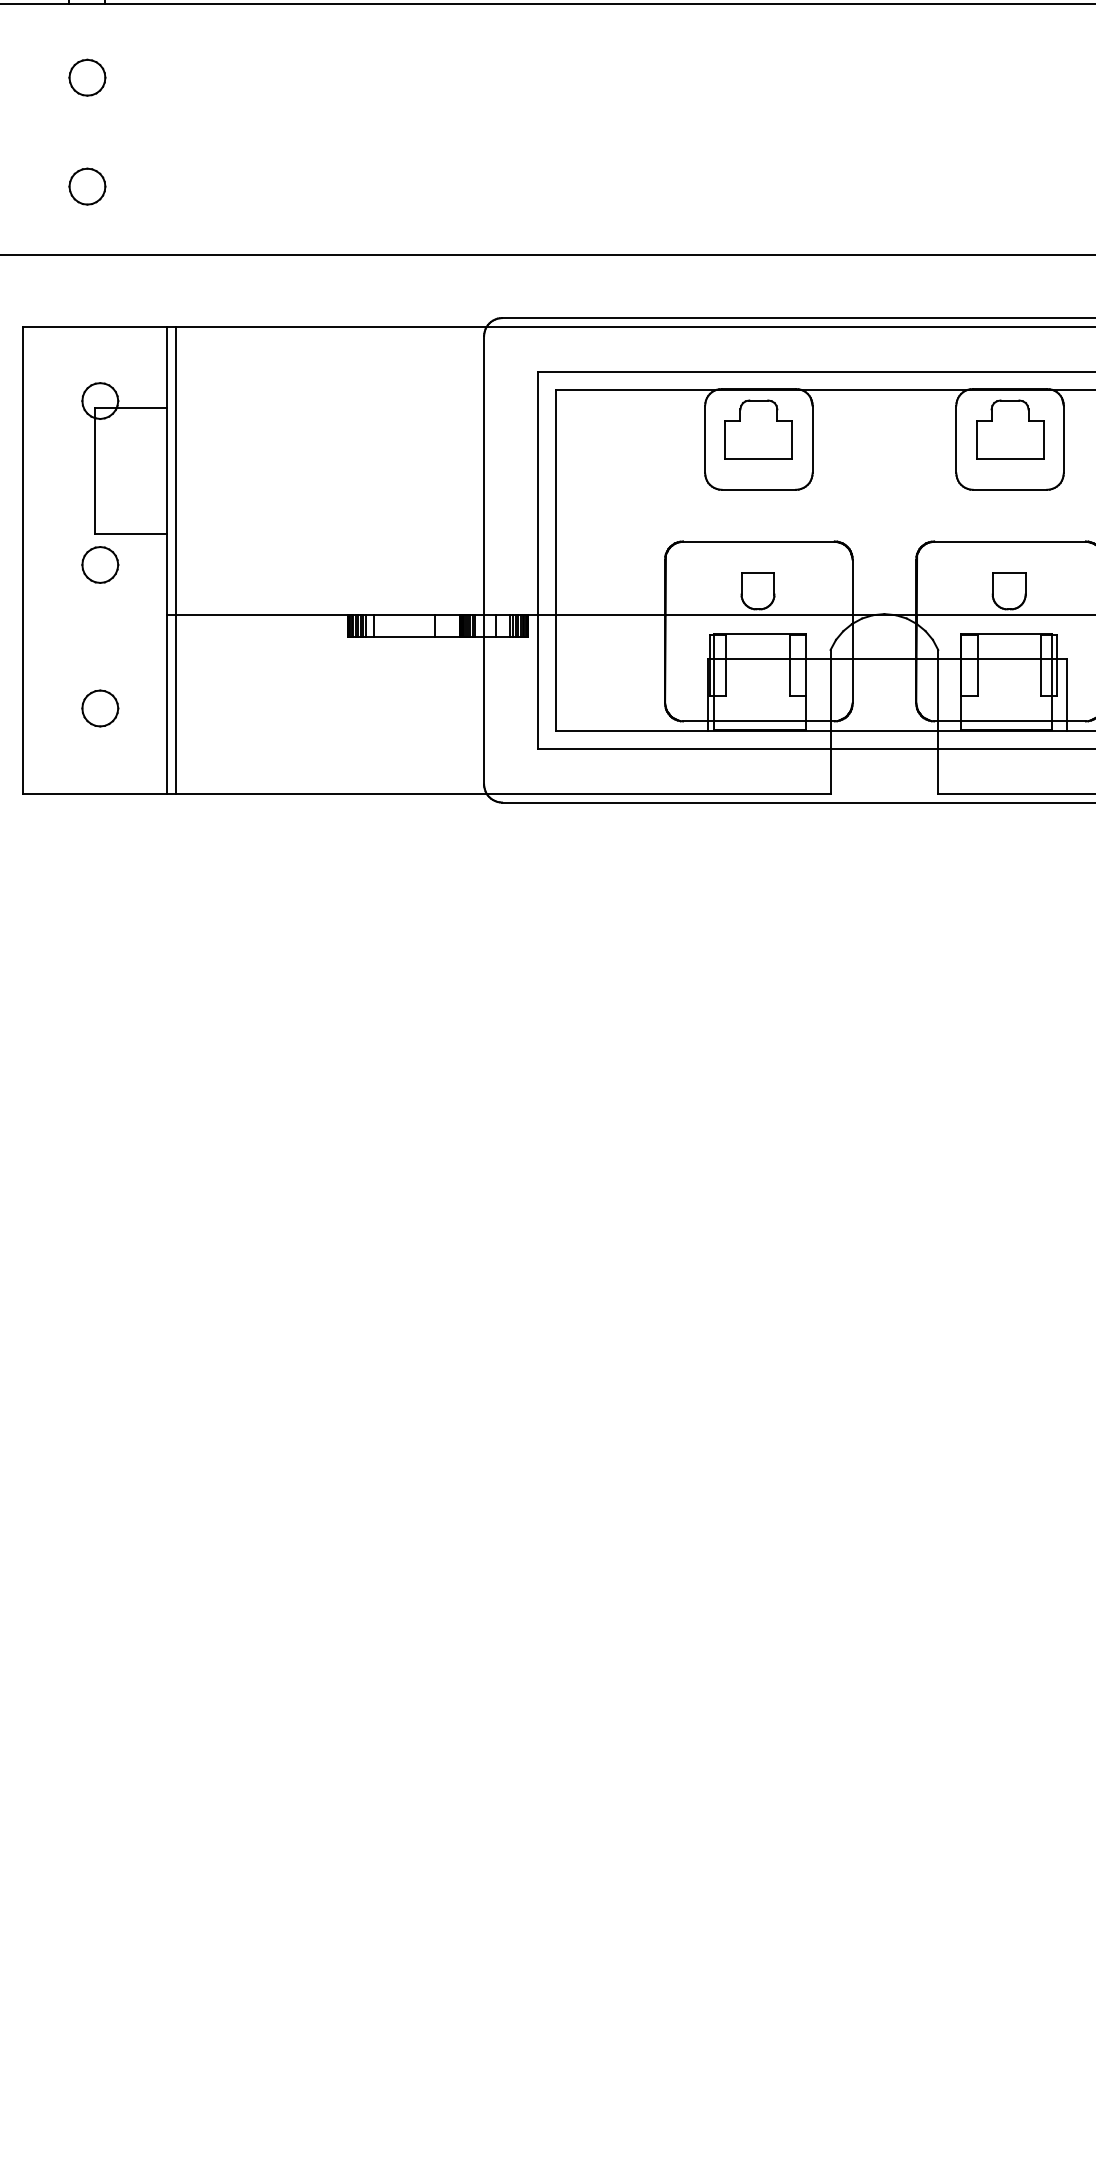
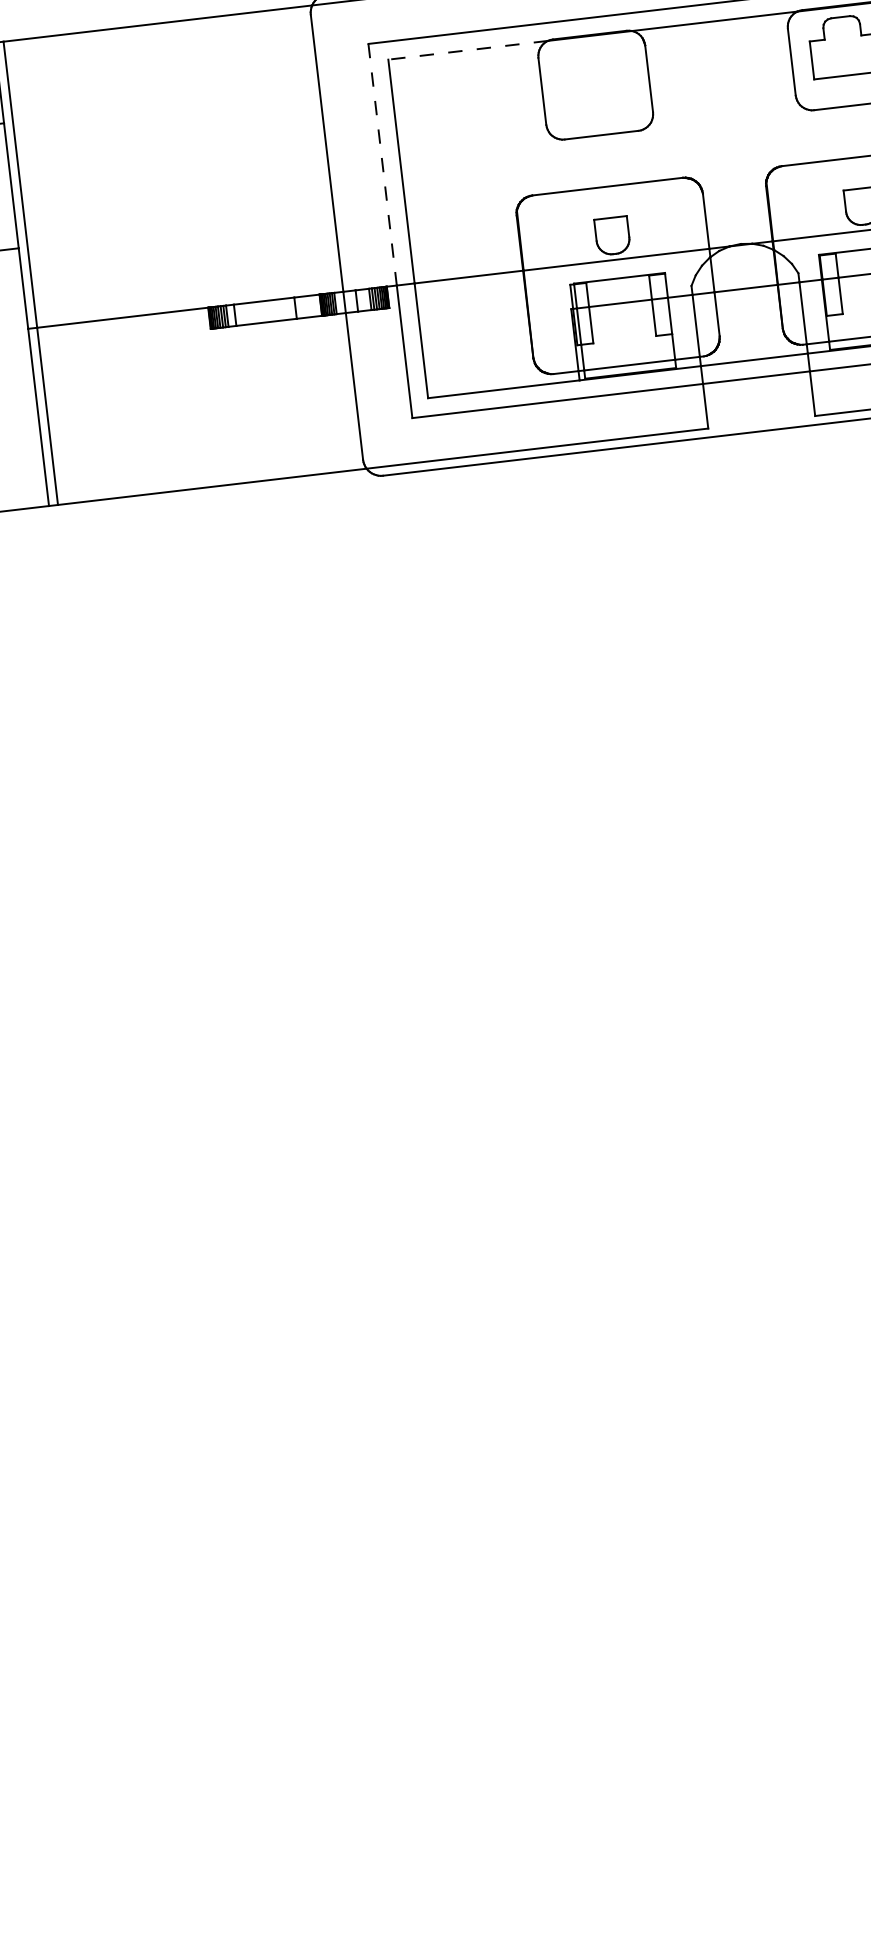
line: (635, 389) -> (467, 49), solid -> dashed
part: (758, 429) -> (594, 75), removed
line: (537, 493) -> (382, 164), solid -> dashed

